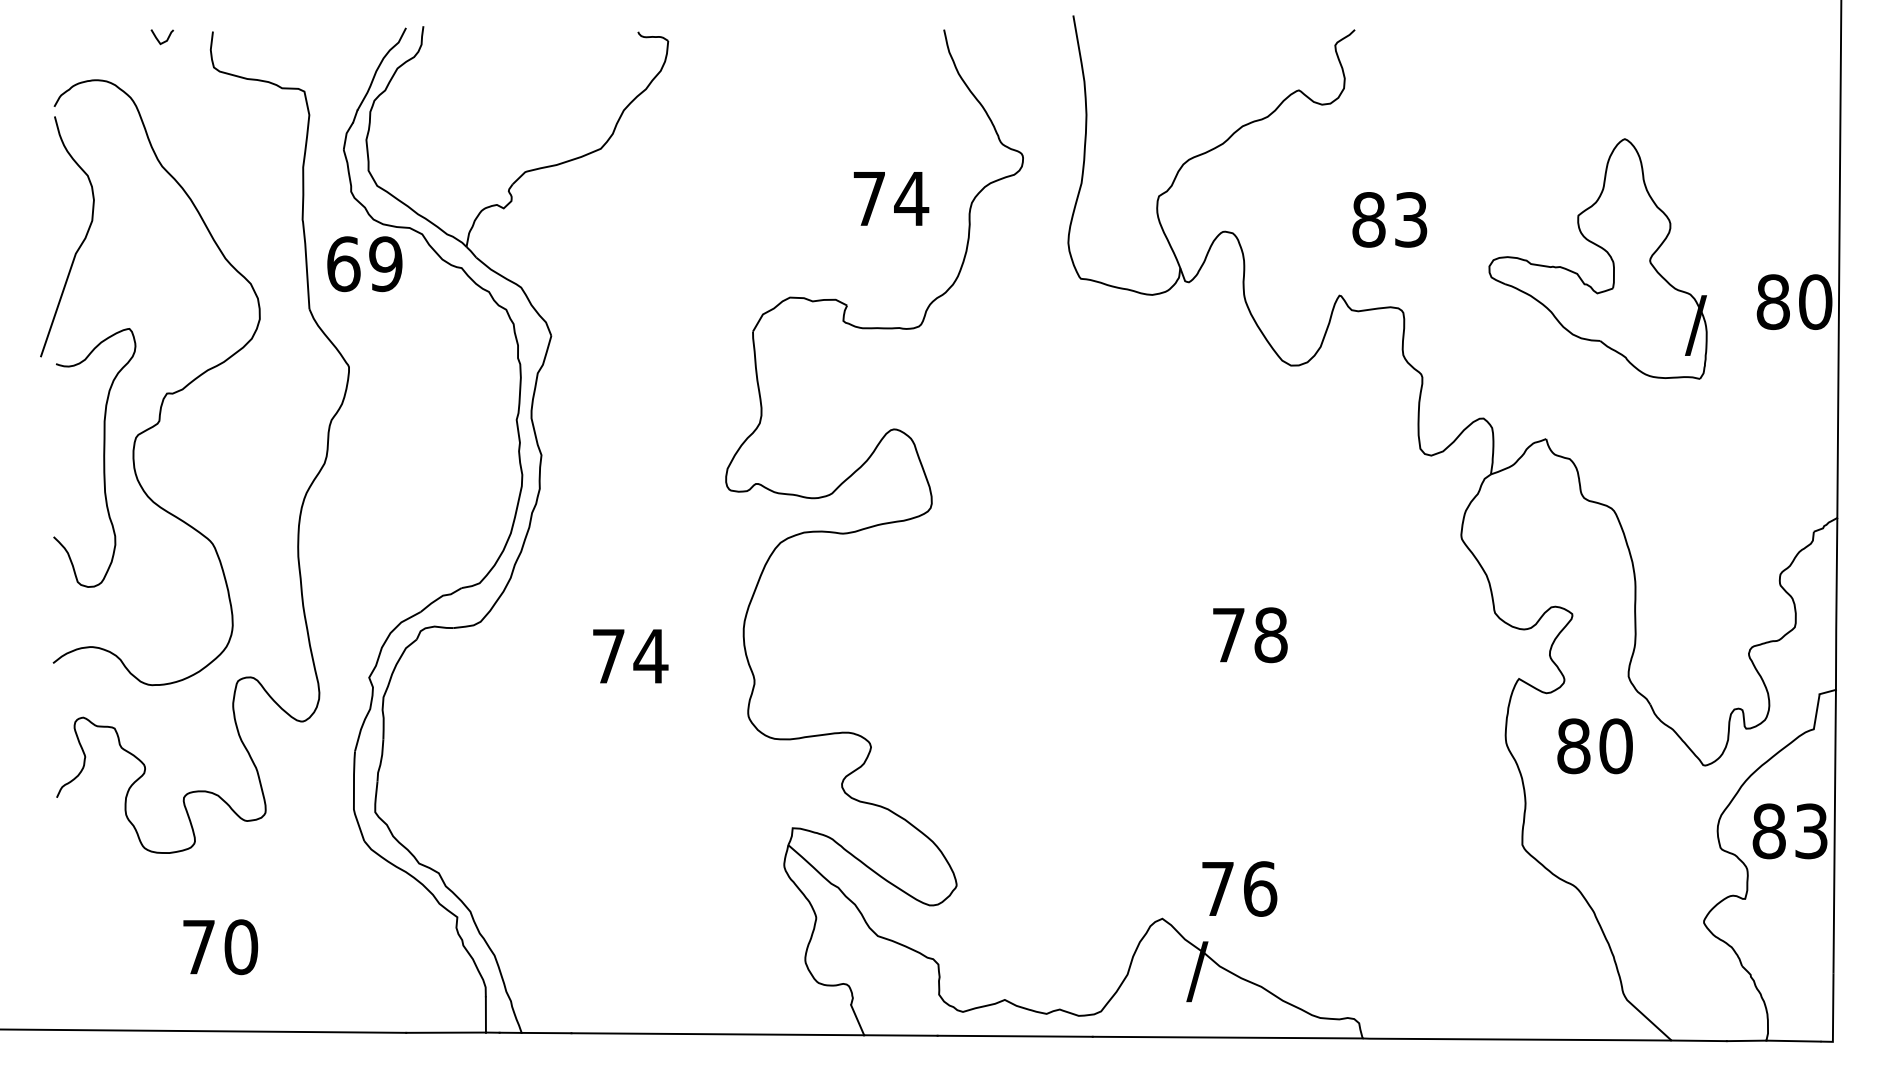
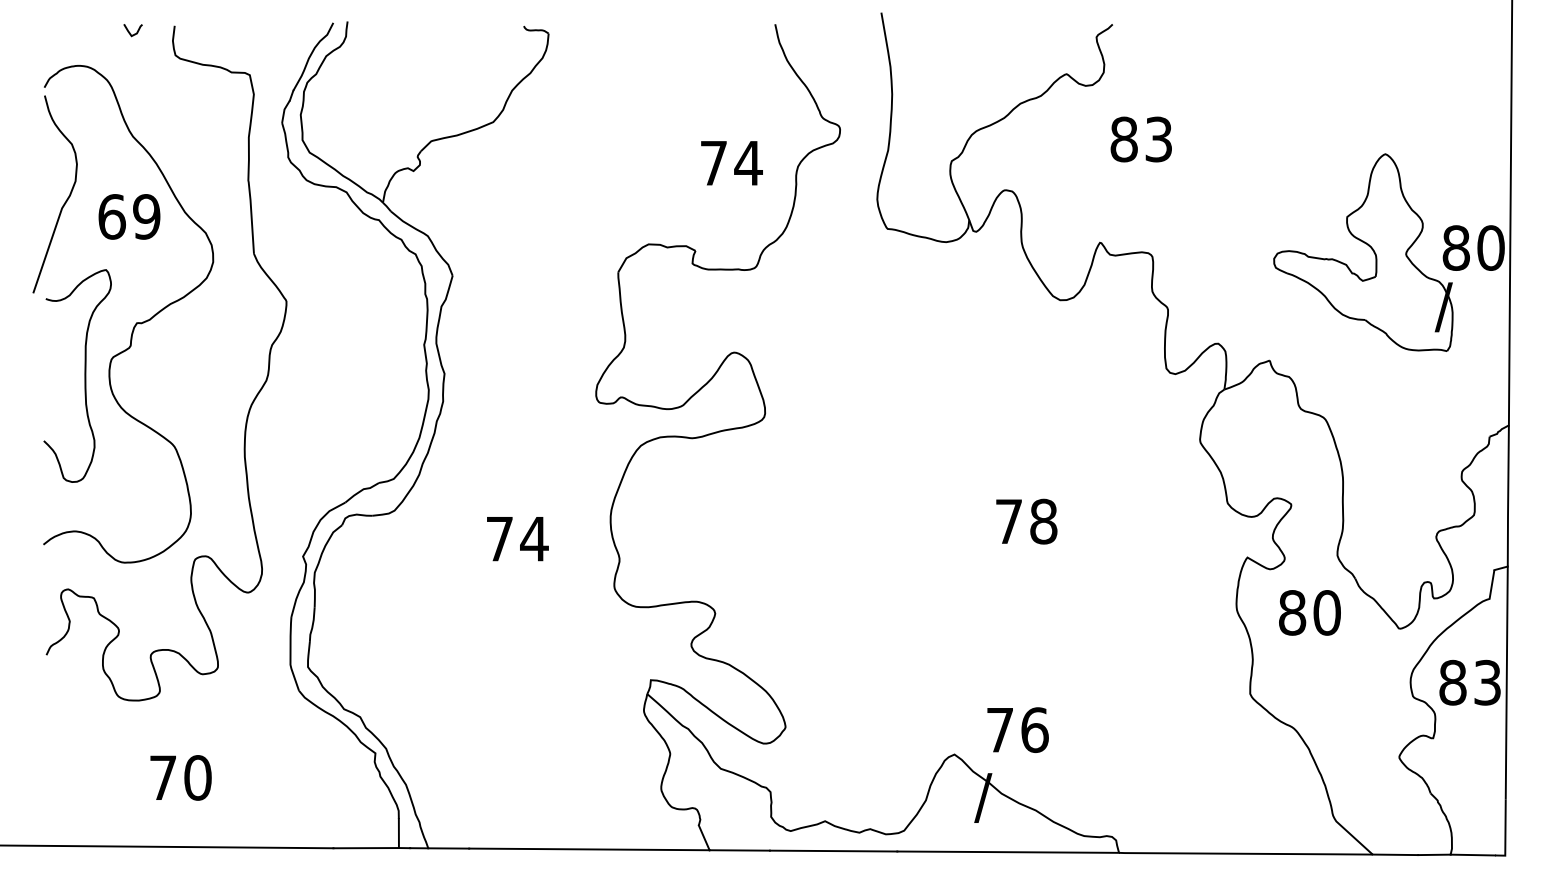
text: (1388, 219) -> (1140, 139), moved
part: (1604, 251) -> (1368, 246), moved
text: (364, 263) -> (129, 216), moved

